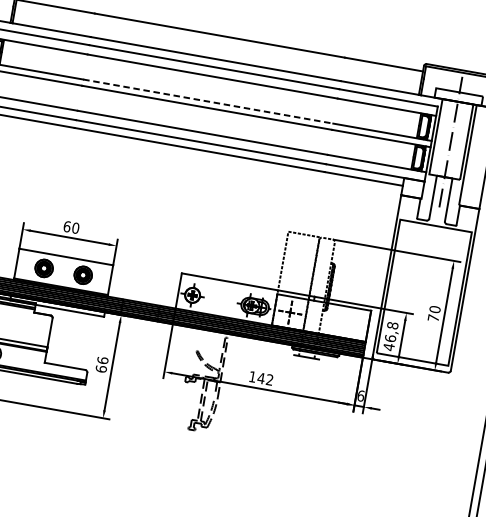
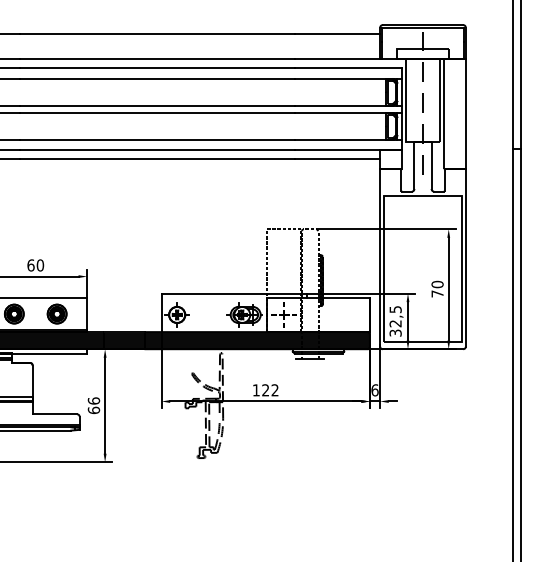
line: (208, 101) -> (157, 105), dashed -> solid
text: (390, 336) -> (395, 321), 46,8 -> 32,5
text: (261, 378) -> (265, 390), 142 -> 122

